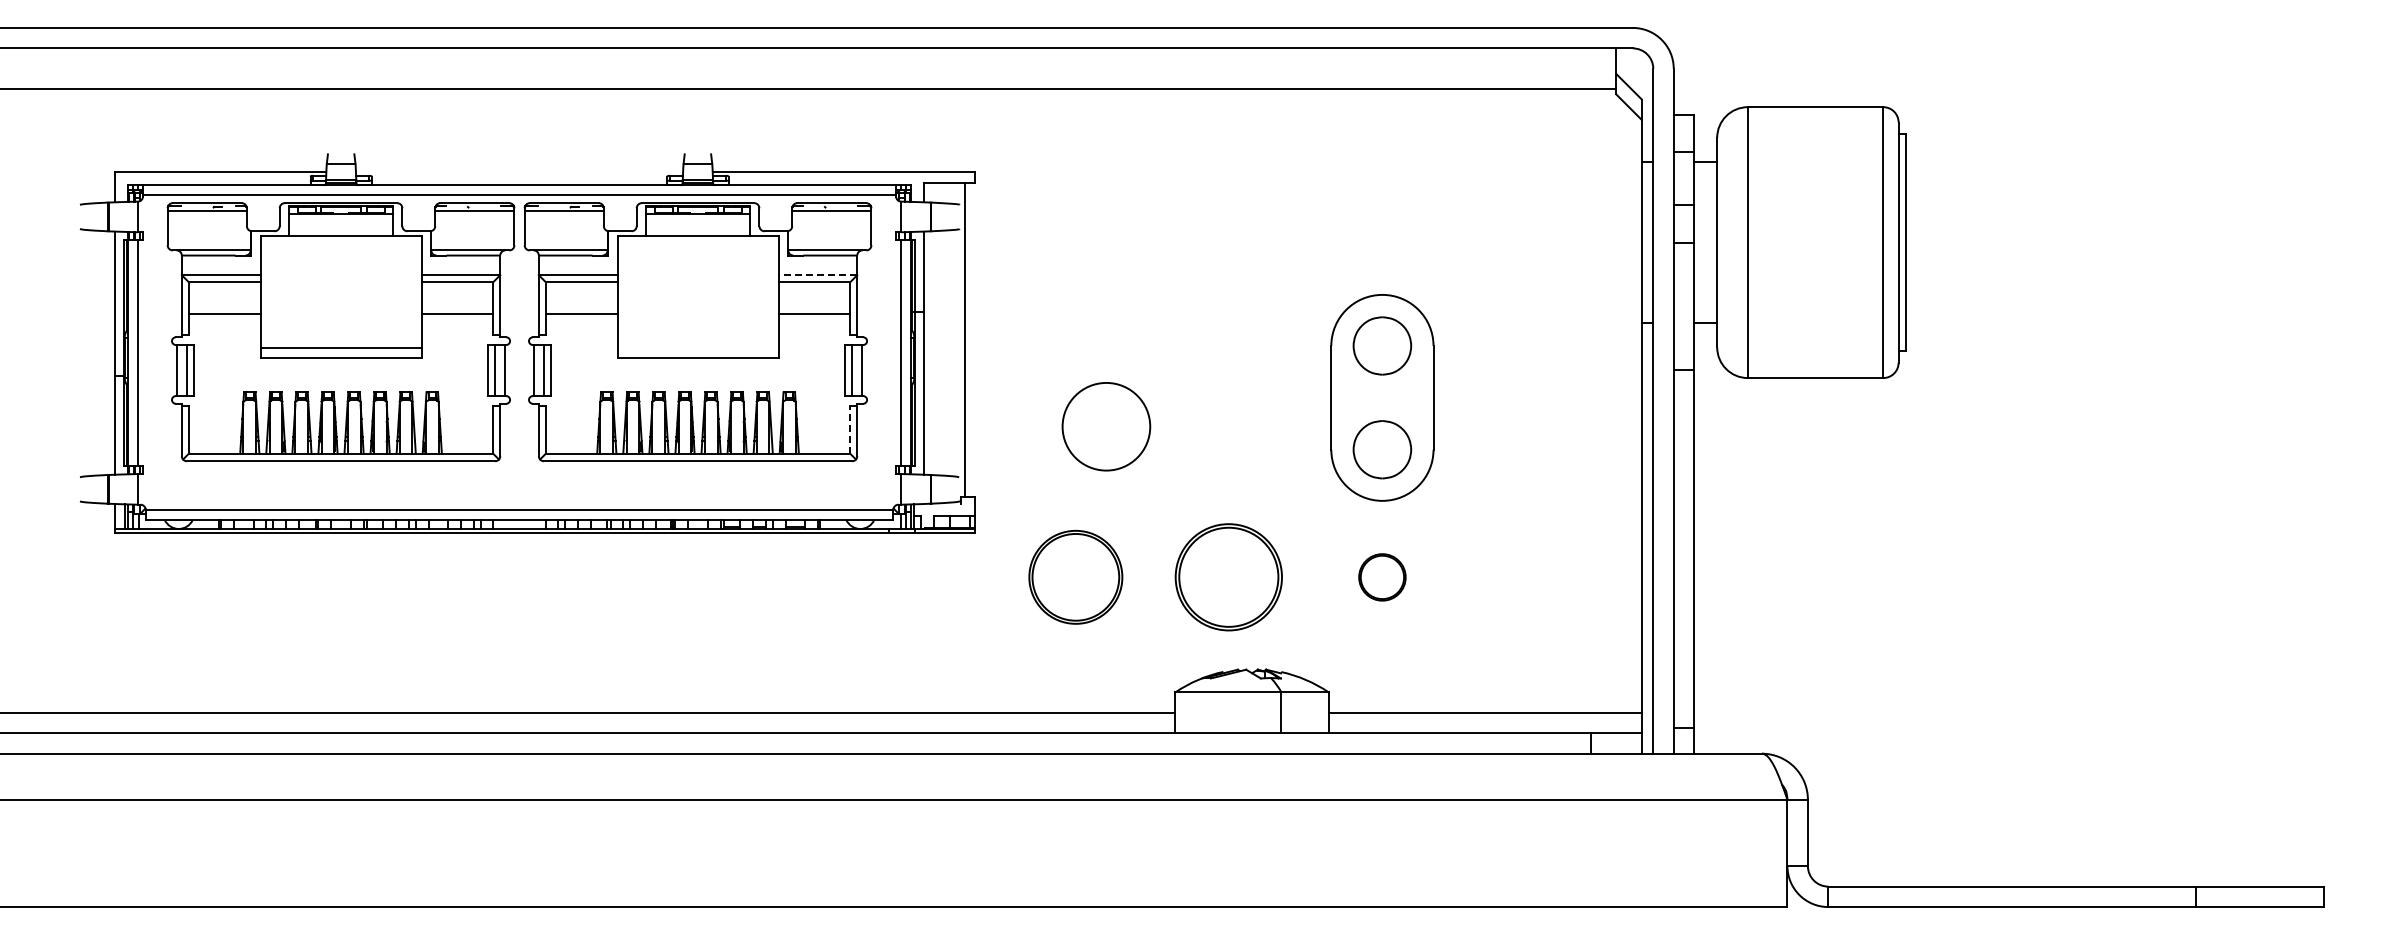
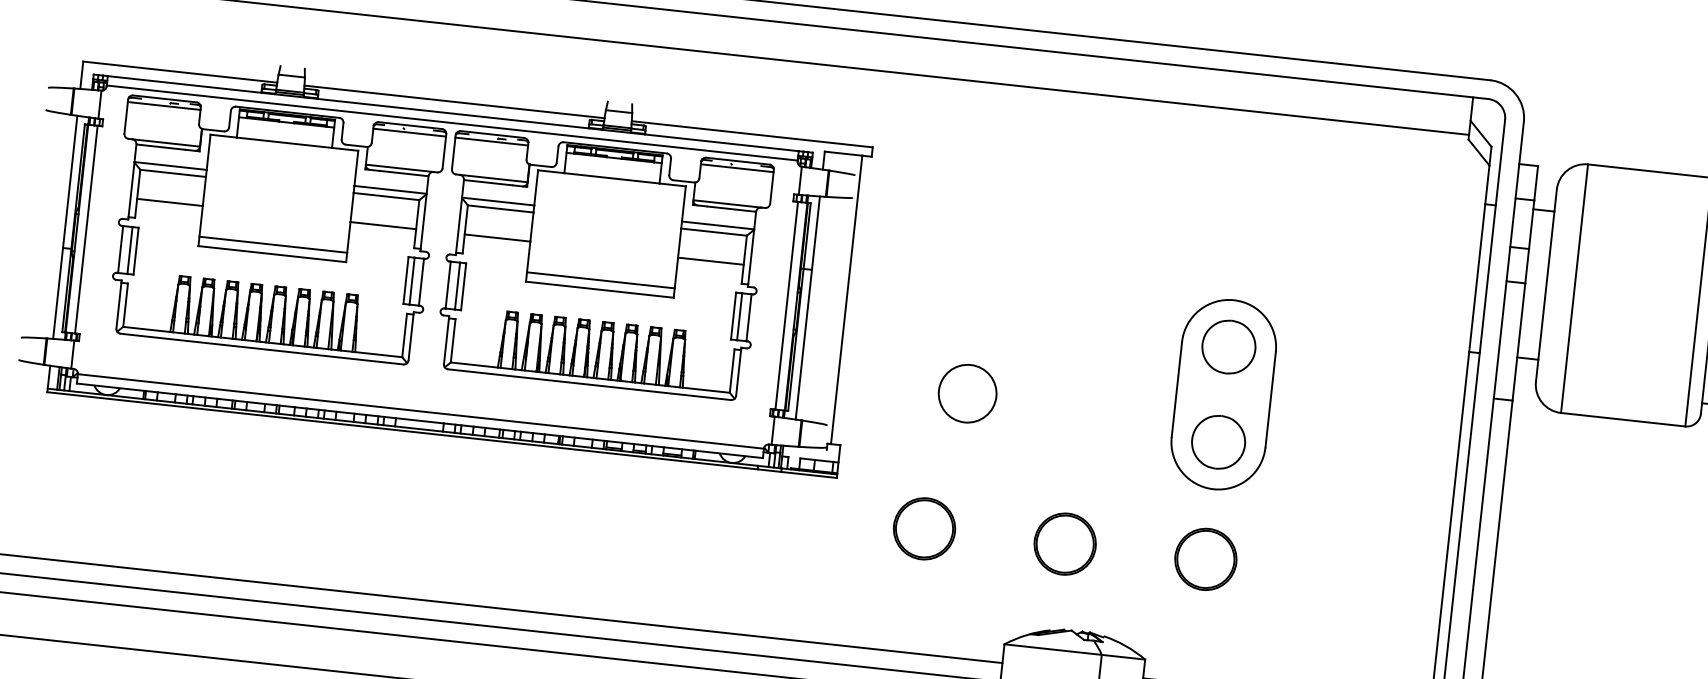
line: (519, 172) -> (454, 101), added
line: (817, 274) -> (717, 225), dashed -> solid
line: (697, 347) -> (600, 280), added
circle: (1106, 426) -> (967, 393), size x0.71
line: (850, 429) -> (732, 370), dashed -> solid
part: (1075, 577) -> (924, 528), size x0.71
part: (1229, 577) -> (1065, 544), size x0.62
part: (1382, 577) -> (1205, 559), size x1.43

